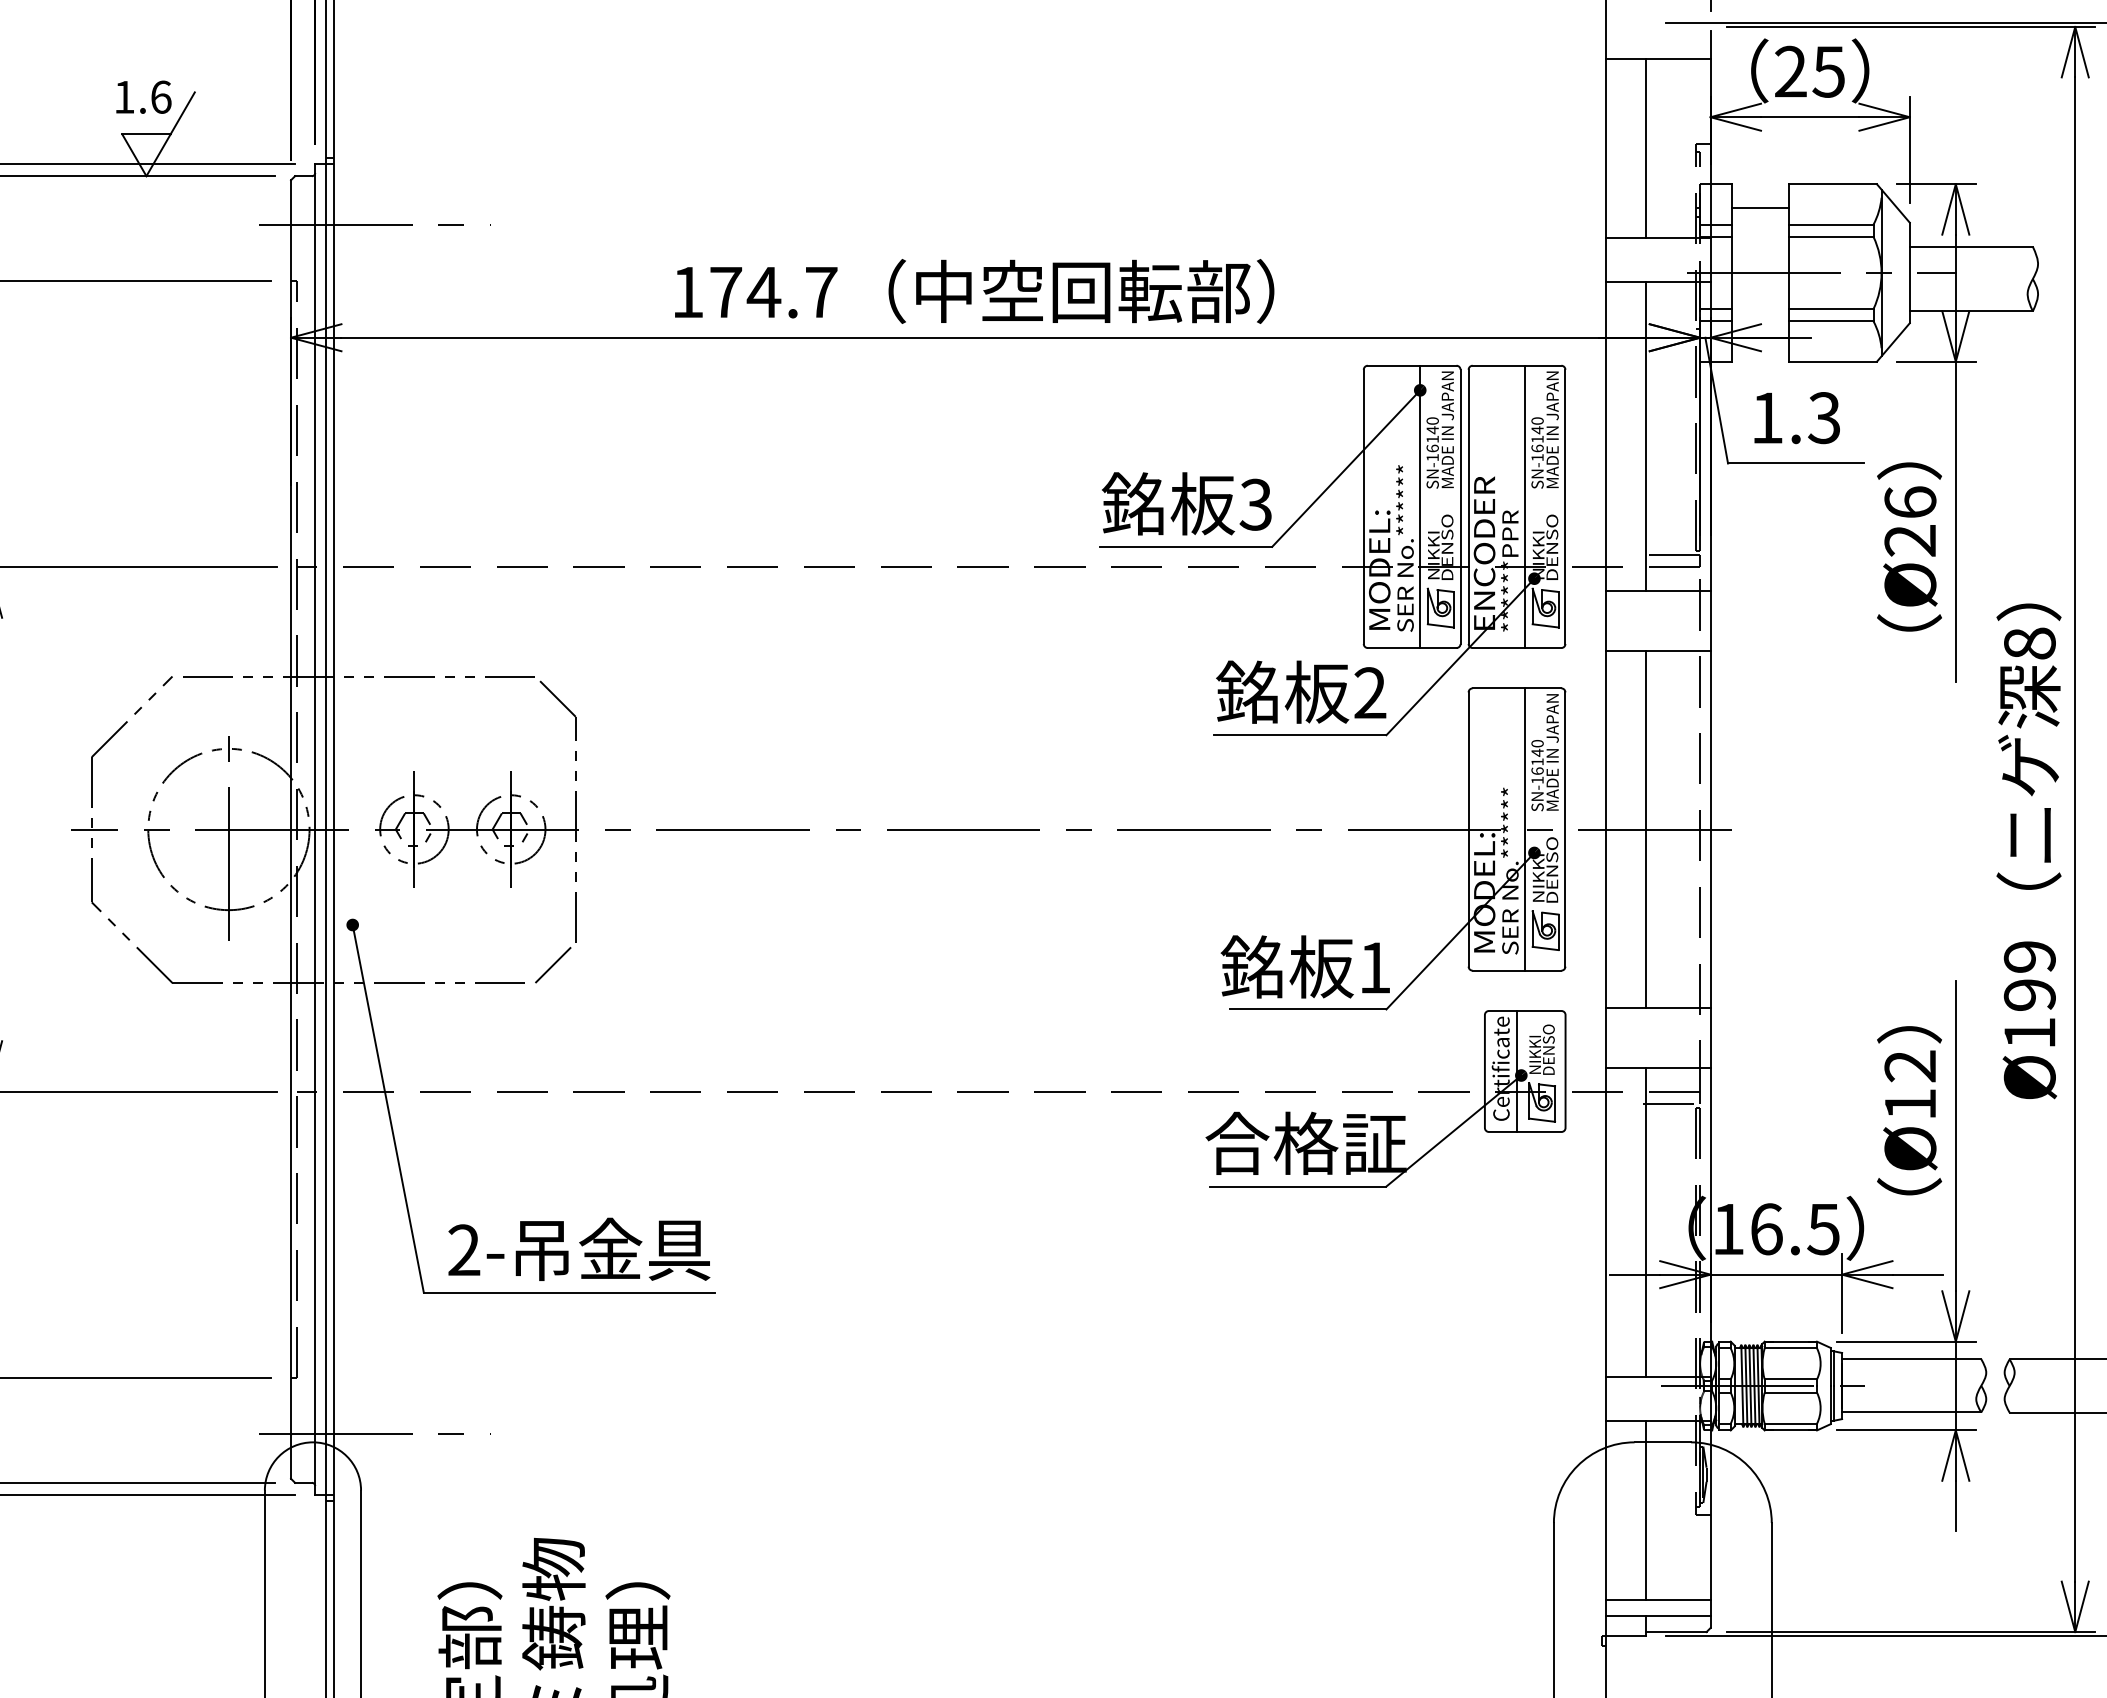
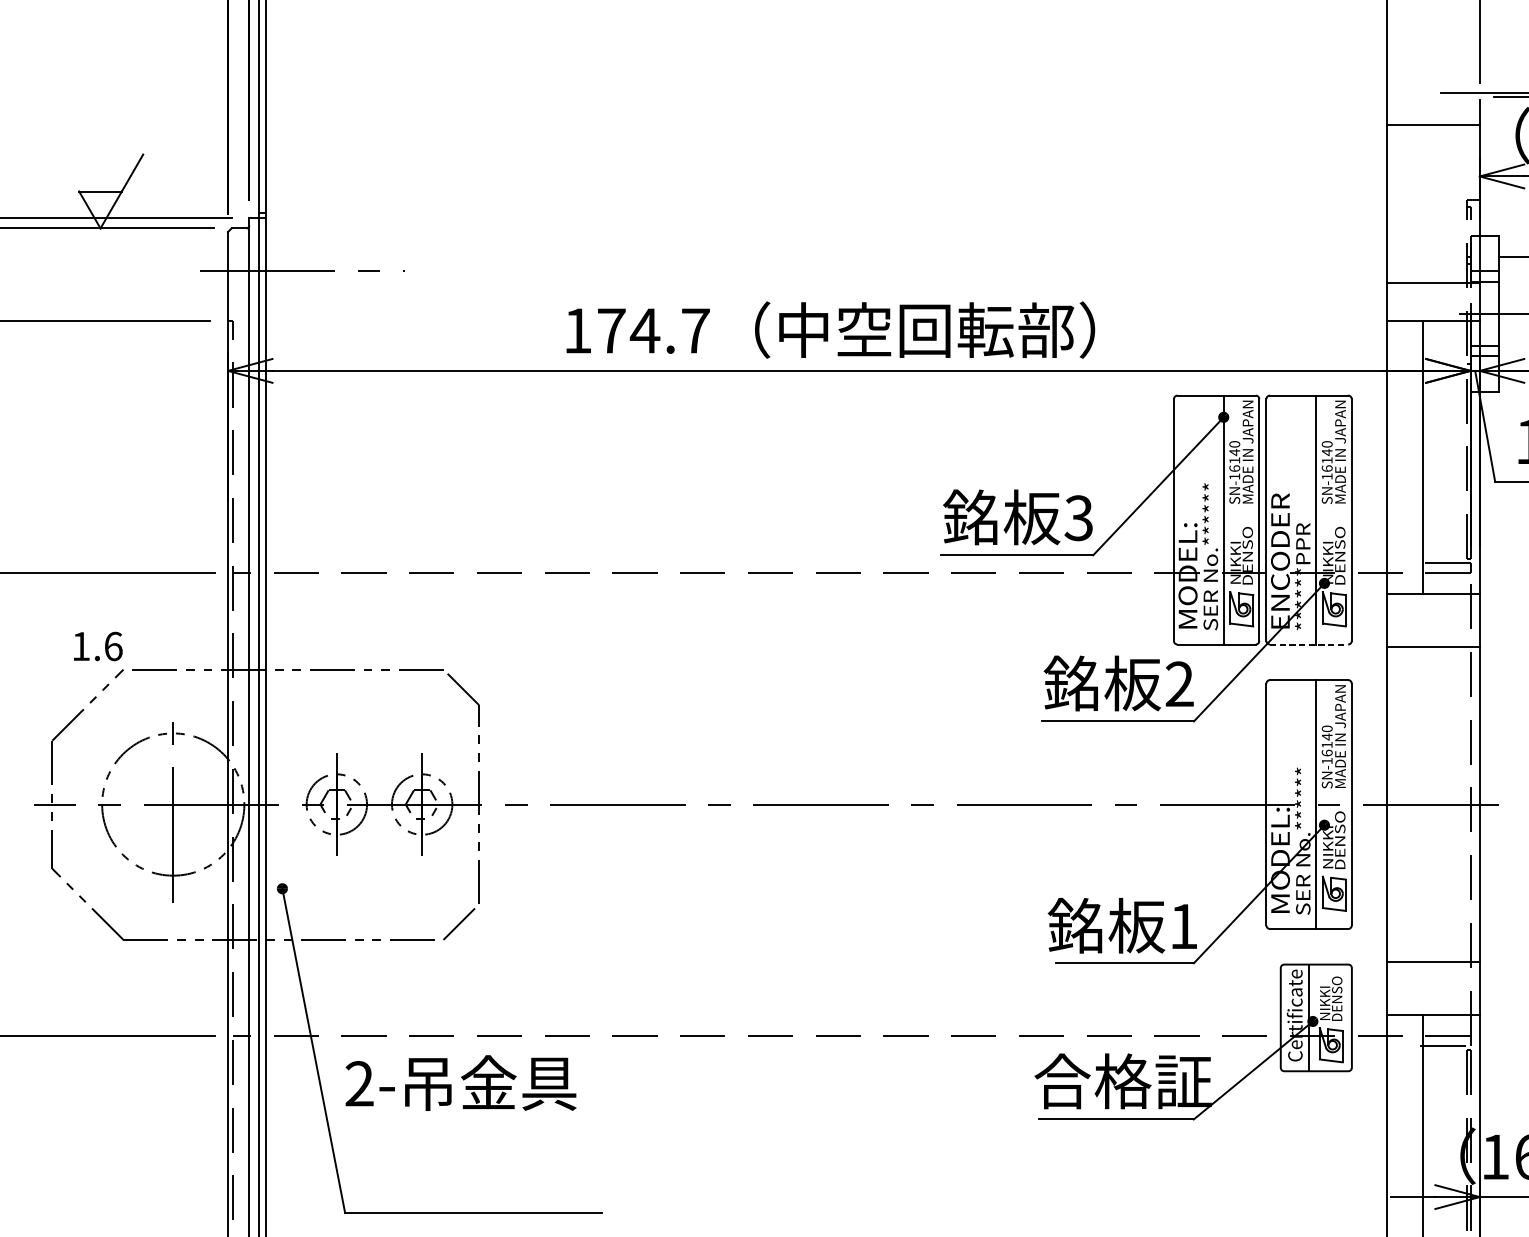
text: (143, 96) -> (97, 645), moved
line: (1646, 148) -> (1423, 204), removed
line: (1517, 648) -> (1309, 644), solid -> dashed
line: (1646, 829) -> (1423, 804), removed
text: (579, 1248) -> (461, 1082), moved

